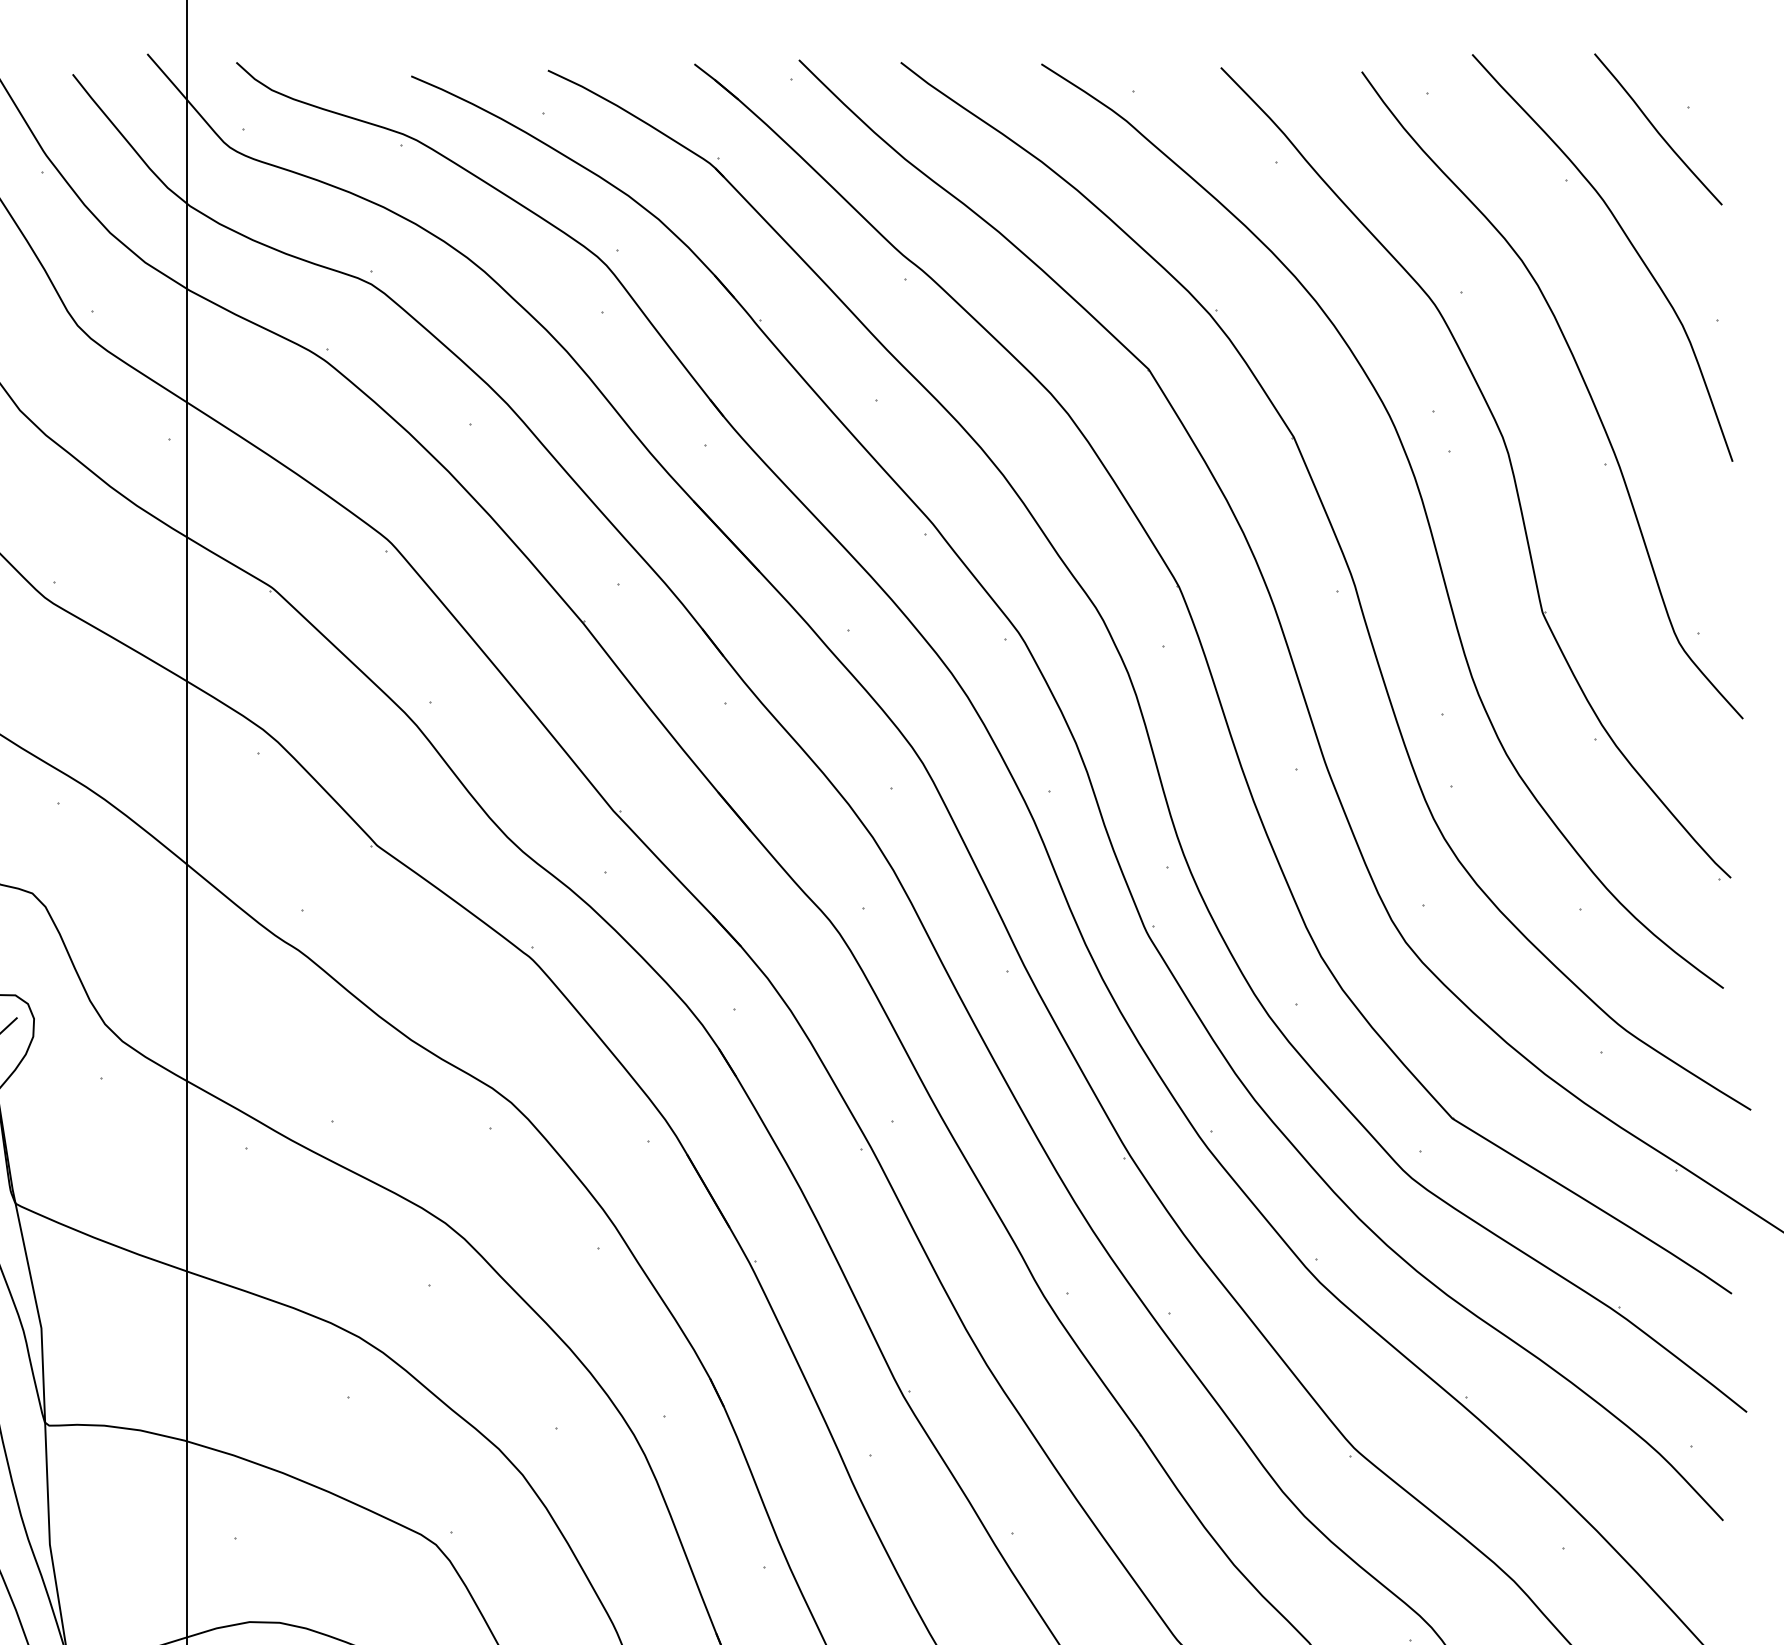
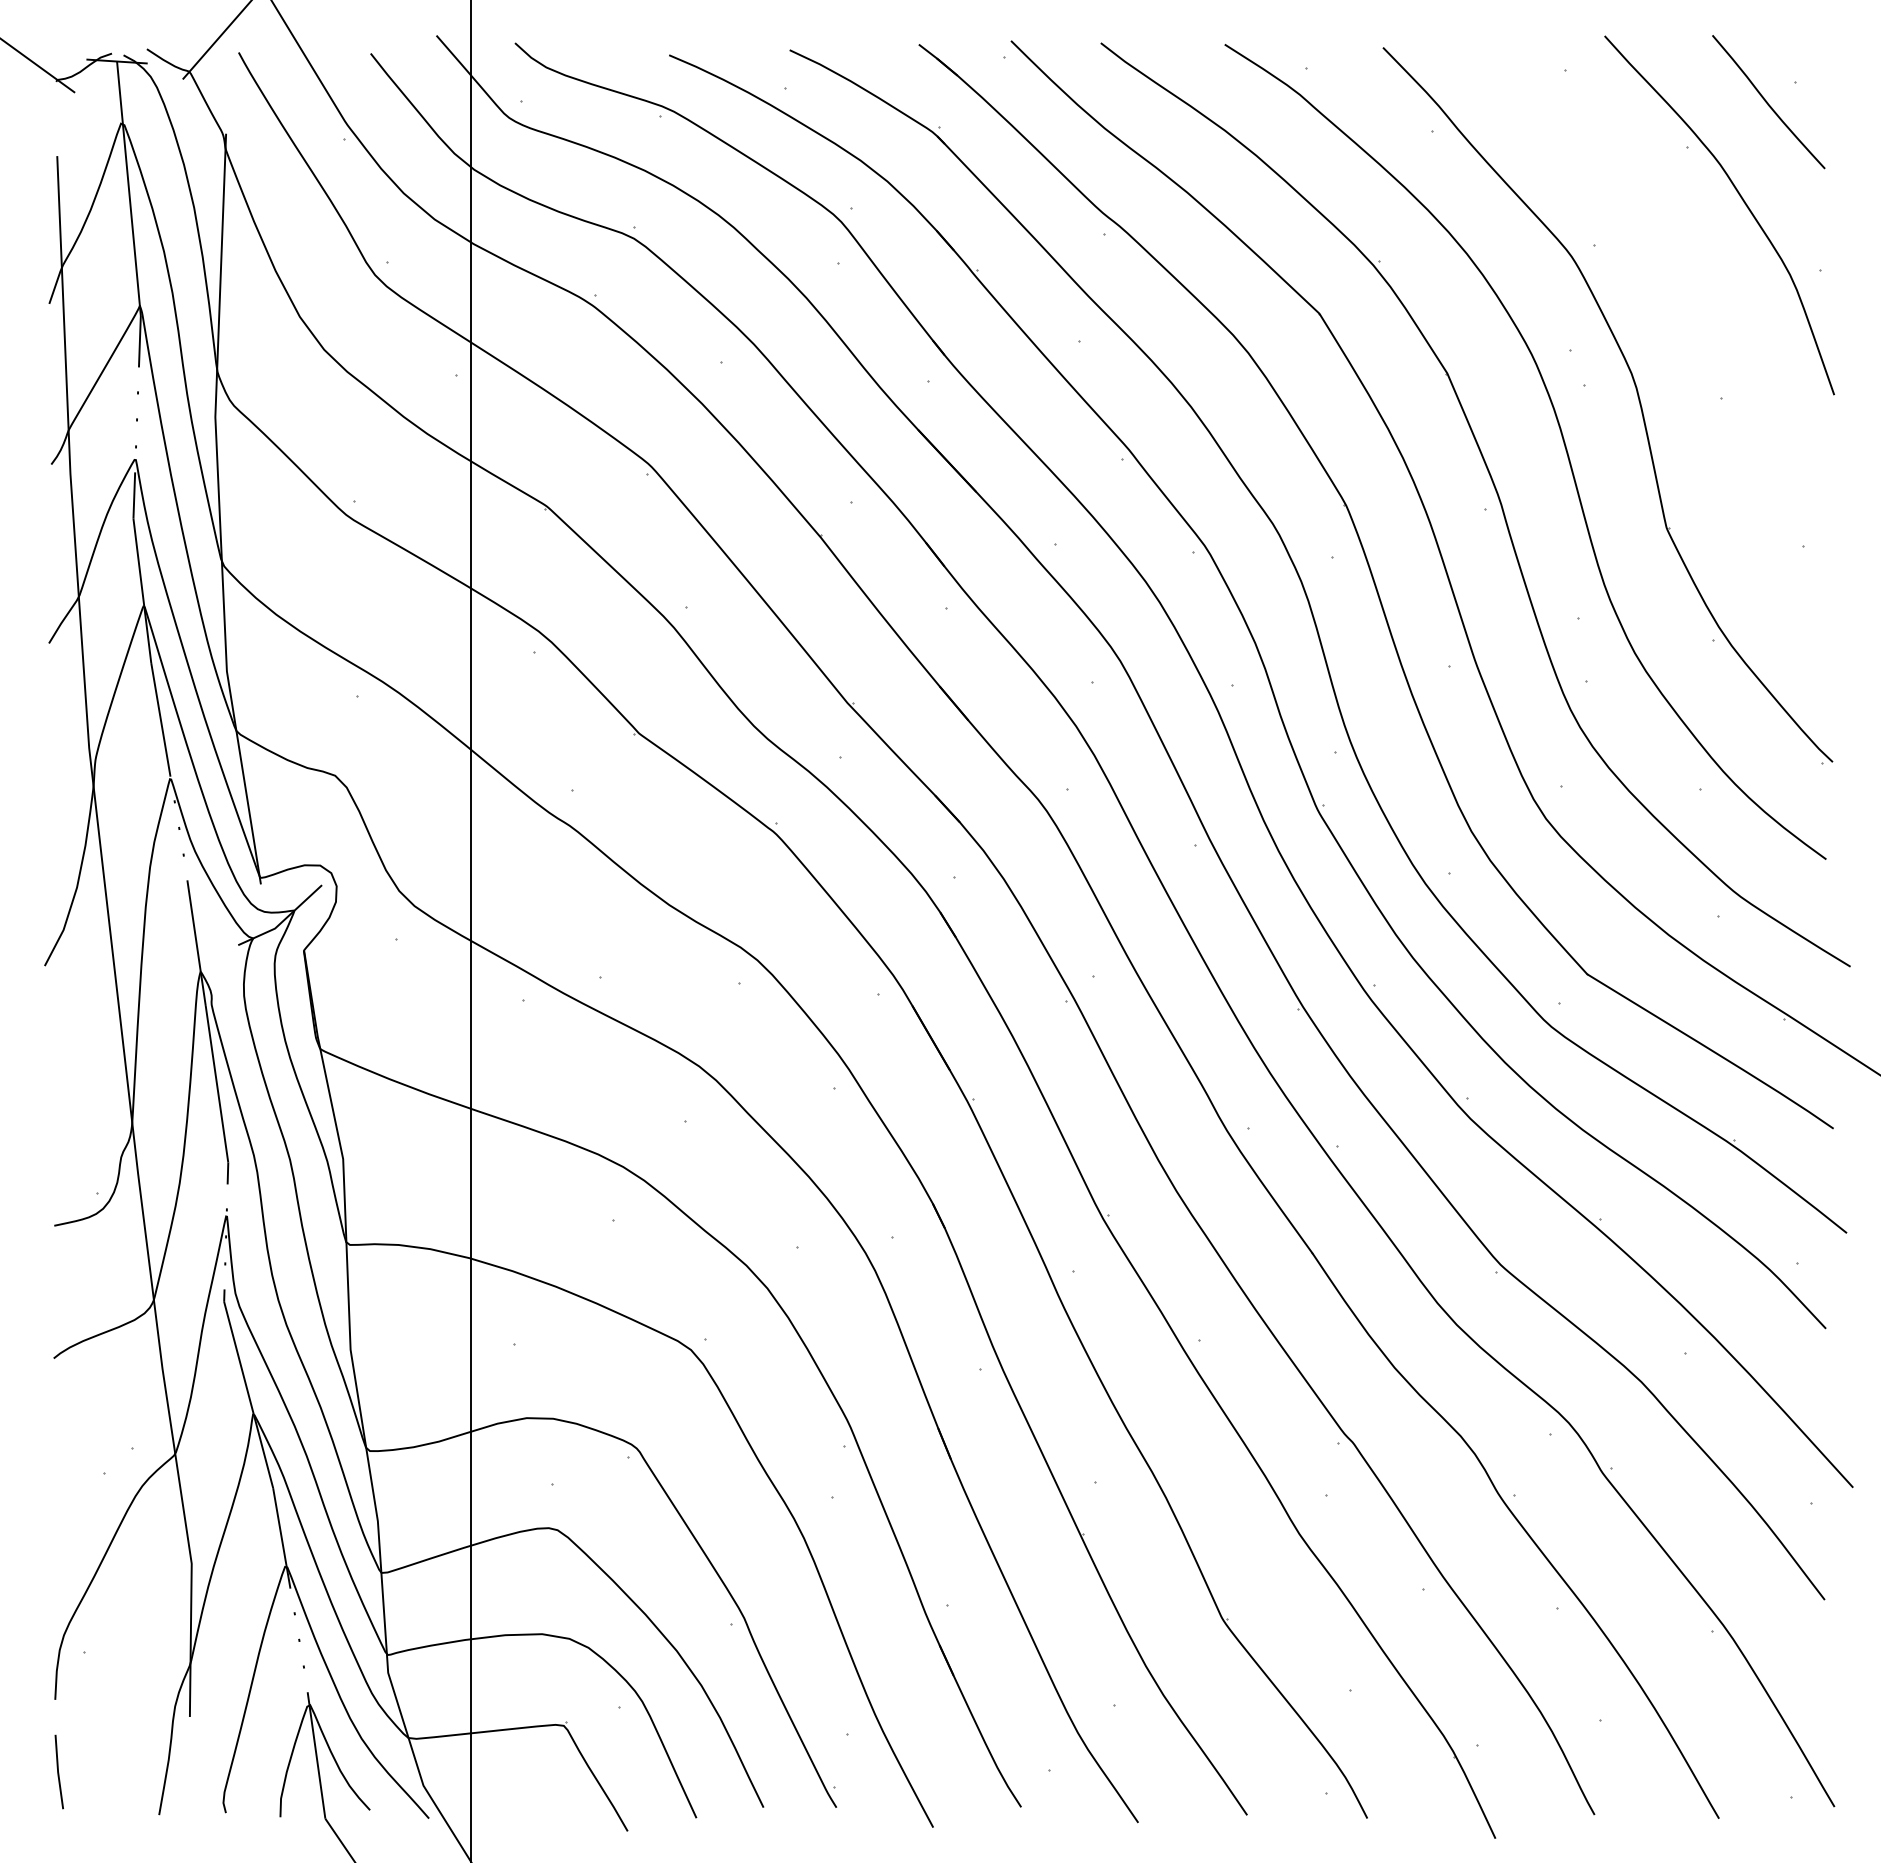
curve: (1584, 385) -> (1703, 327), removed

